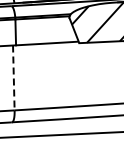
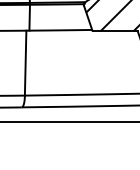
line: (13, 78) -> (25, 63), dashed -> solid

